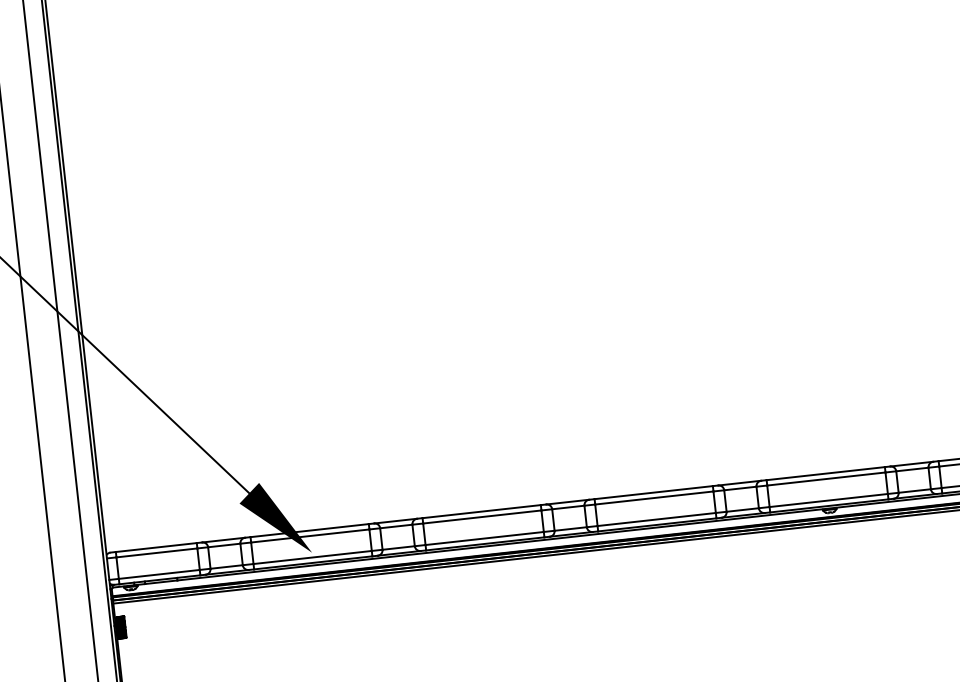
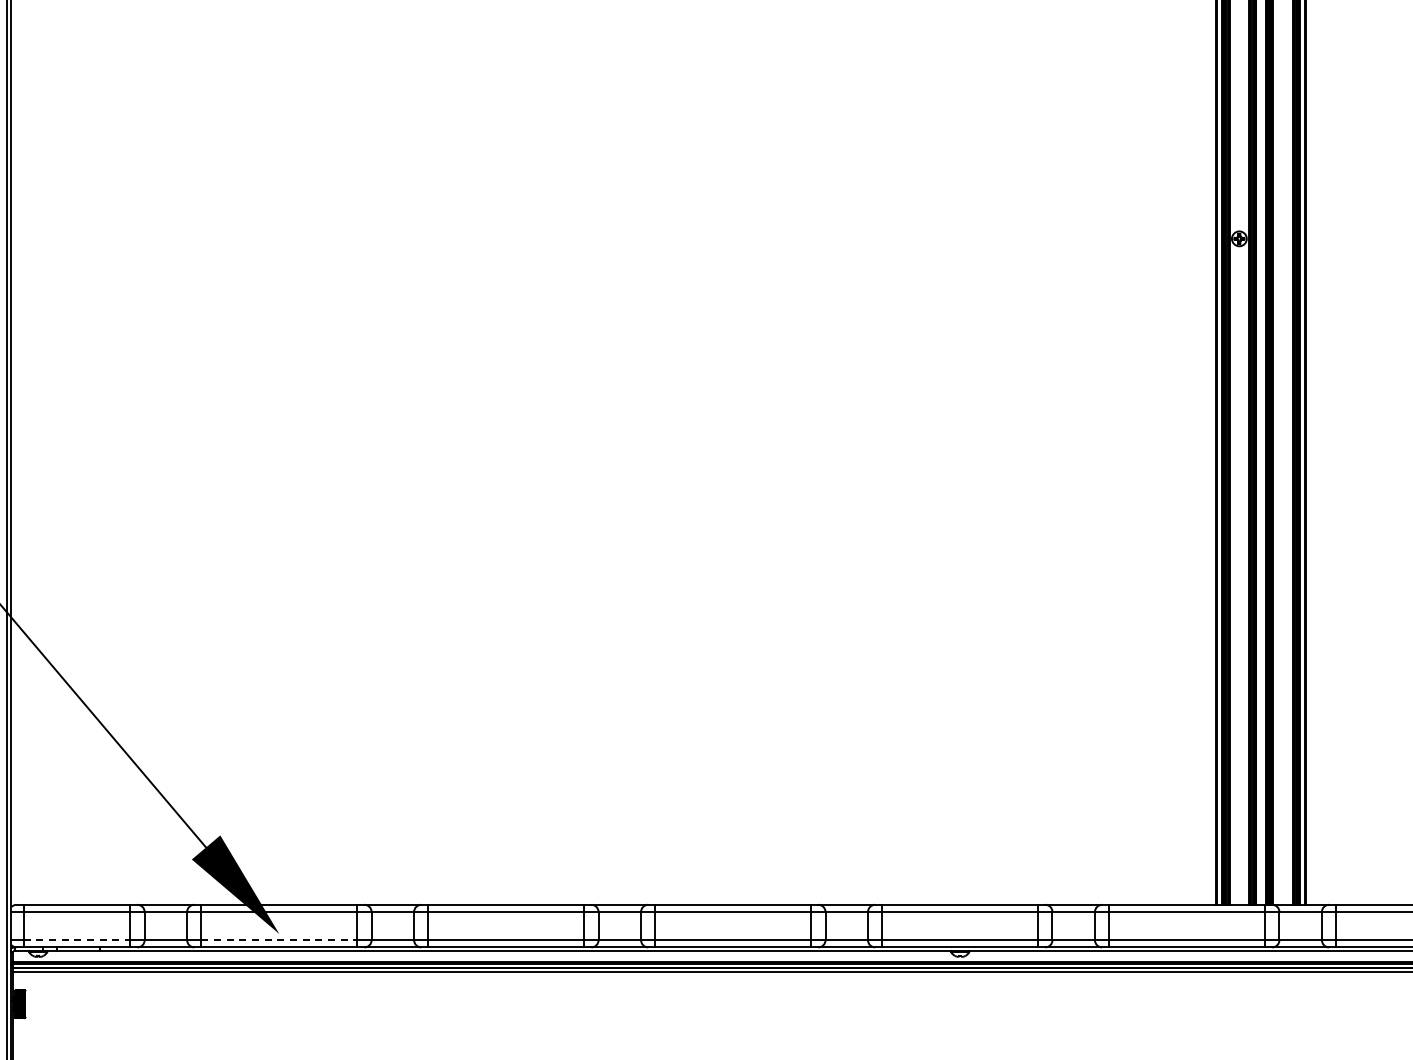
line: (312, 557) -> (279, 940), solid -> dashed
line: (159, 574) -> (77, 940), solid -> dashed

